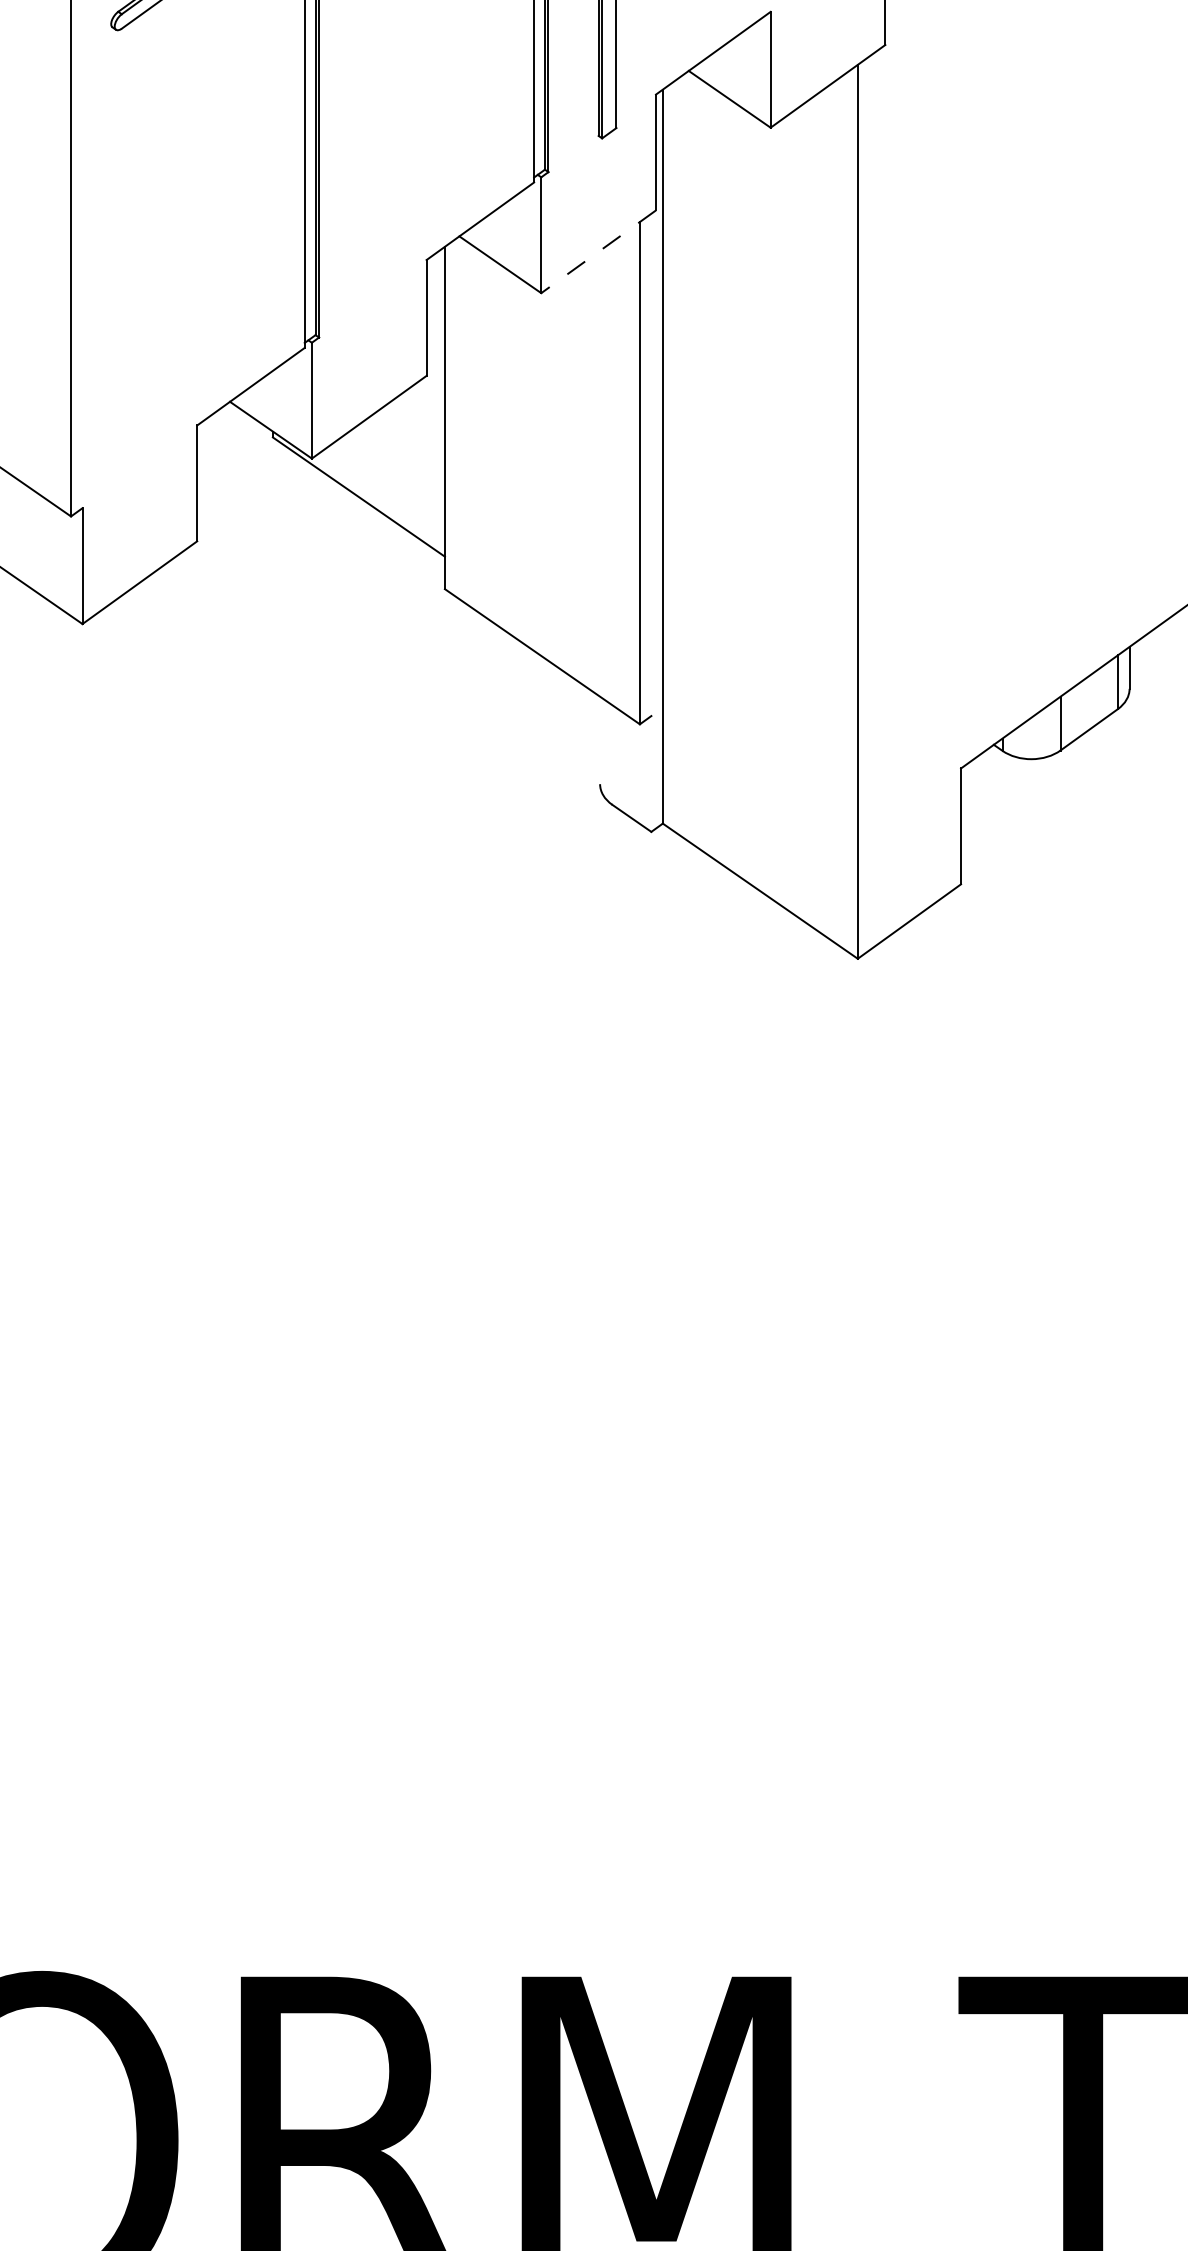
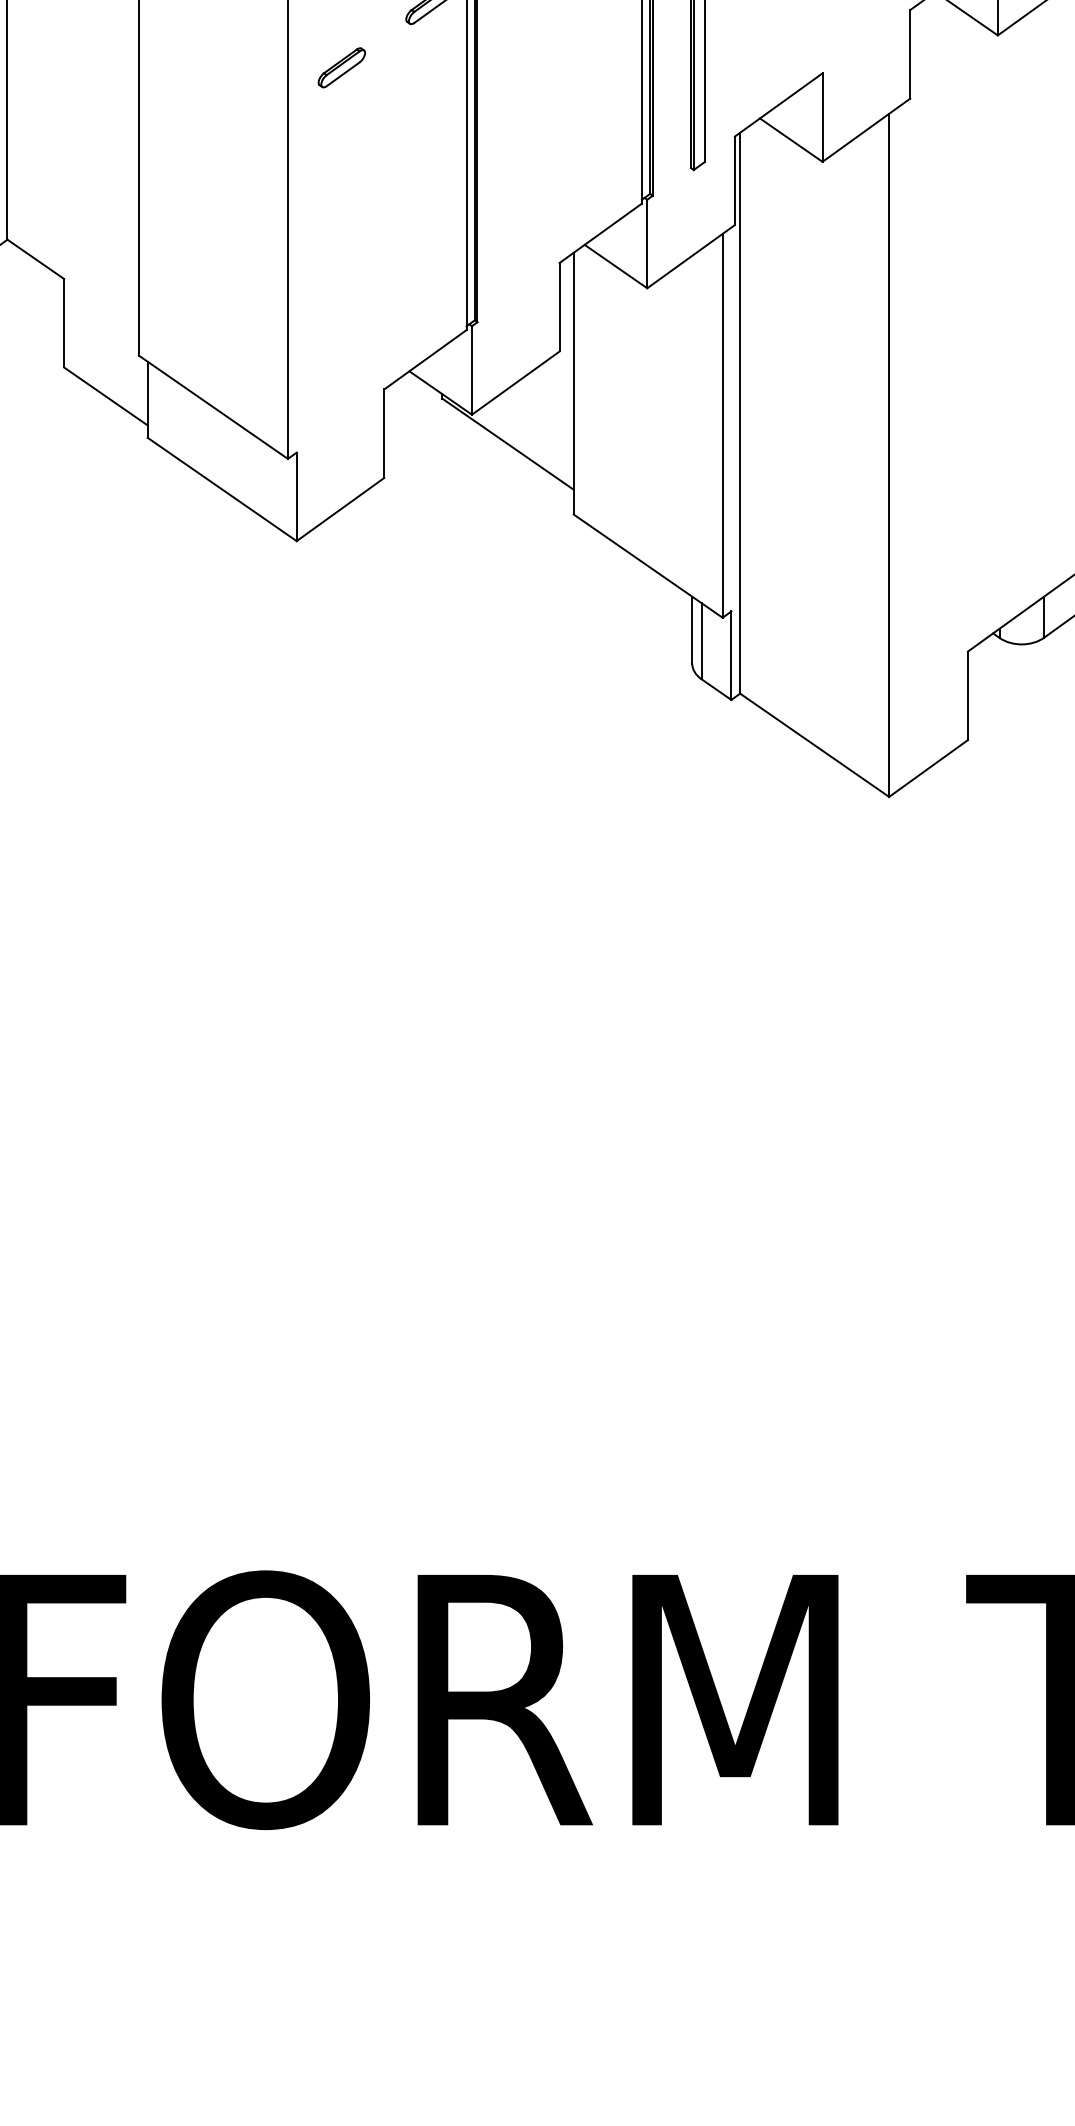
line: (597, 251) -> (690, 256), dashed -> solid
line: (600, 739) -> (692, 629), added
line: (612, 755) -> (701, 641), added
line: (651, 773) -> (731, 655), added

